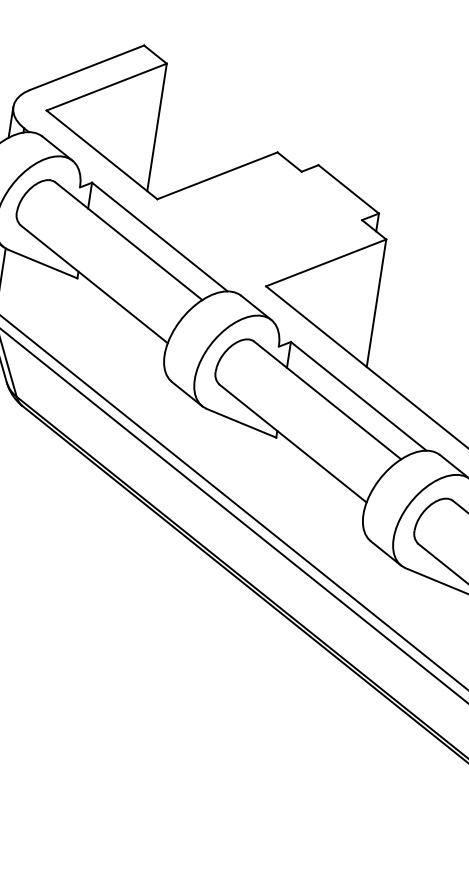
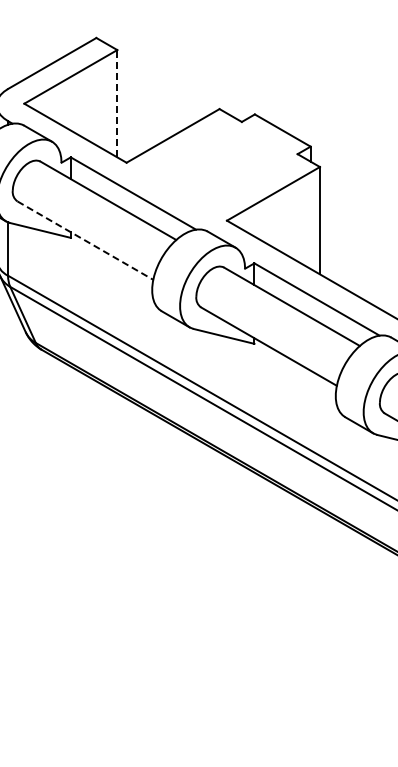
line: (157, 127) -> (117, 103), solid -> dashed
line: (94, 284) -> (85, 240), solid -> dashed

